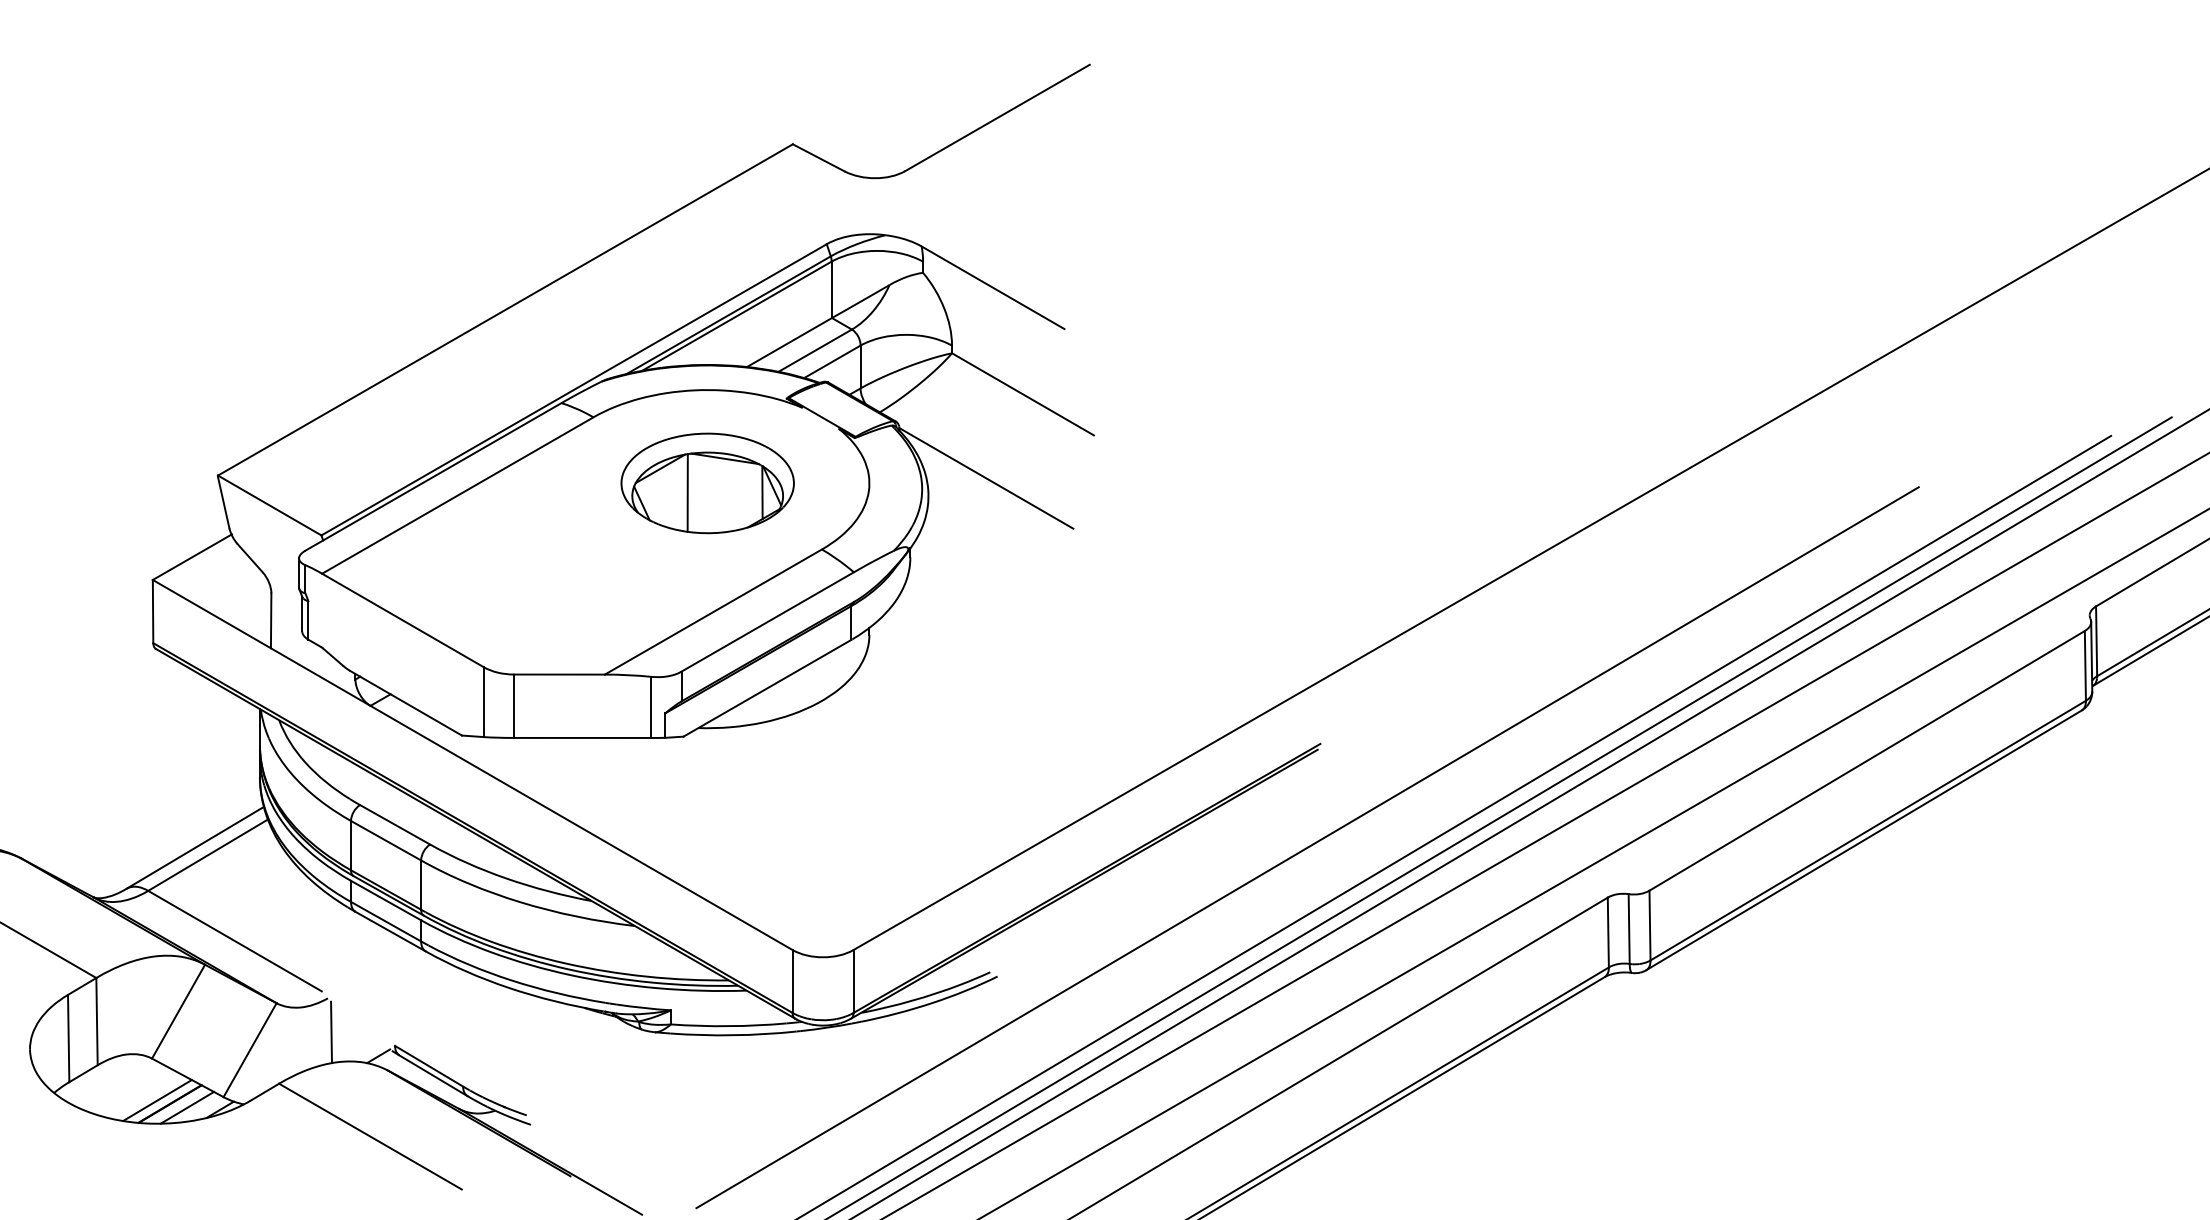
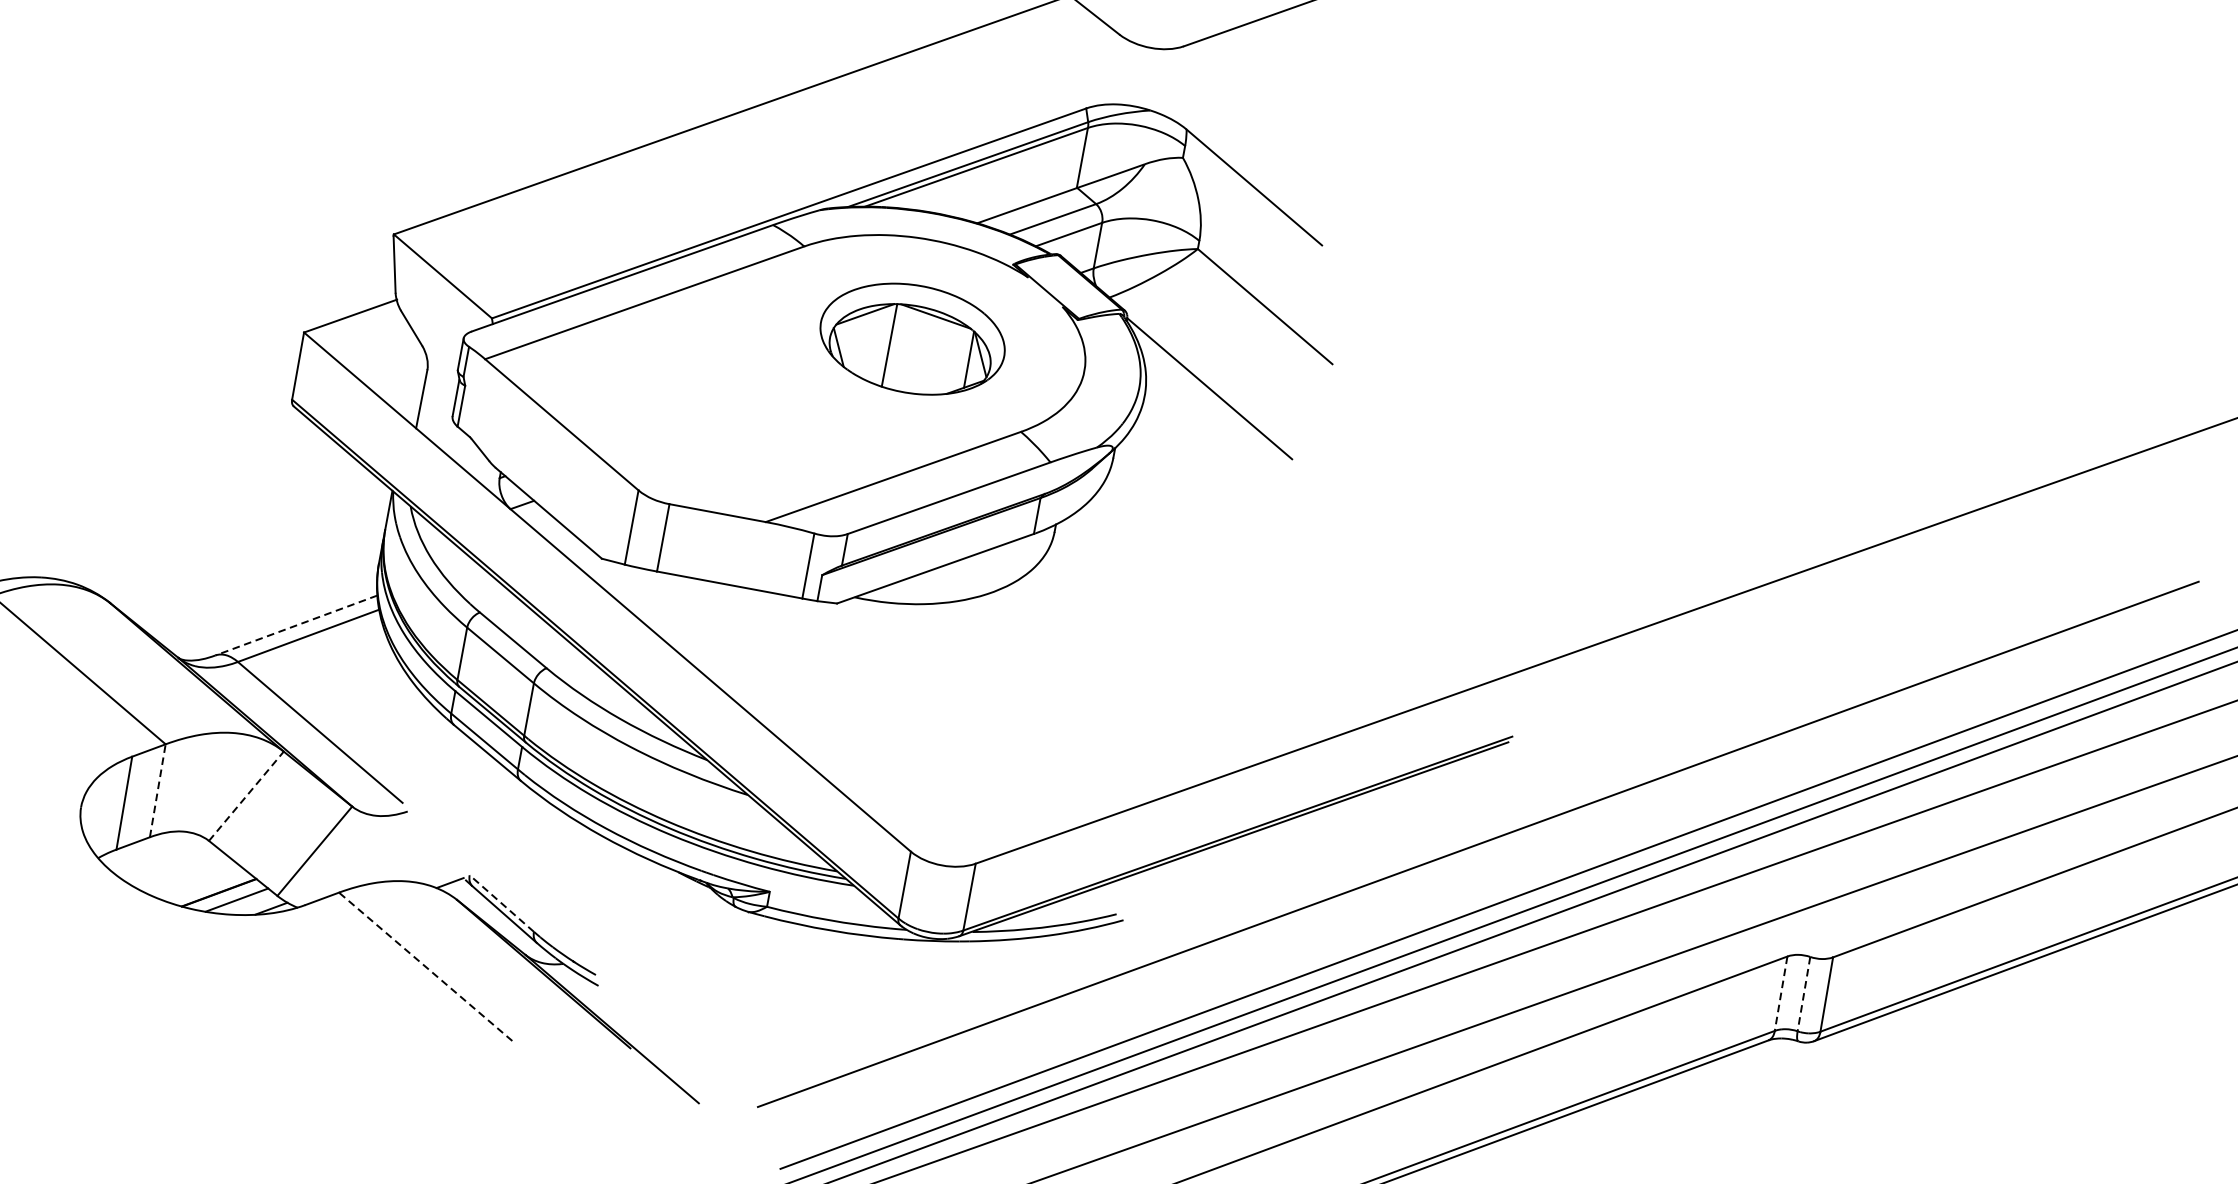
line: (195, 847) -> (296, 625), solid -> dashed
line: (1629, 929) -> (1804, 994), solid -> dashed
line: (1608, 932) -> (1781, 993), solid -> dashed
line: (178, 1011) -> (246, 796), solid -> dashed
line: (97, 1021) -> (158, 790), solid -> dashed
line: (331, 1032) -> (404, 848), removed
line: (429, 1066) -> (502, 903), solid -> dashed
line: (157, 1100) -> (206, 886), removed
line: (370, 1136) -> (425, 966), solid -> dashed

